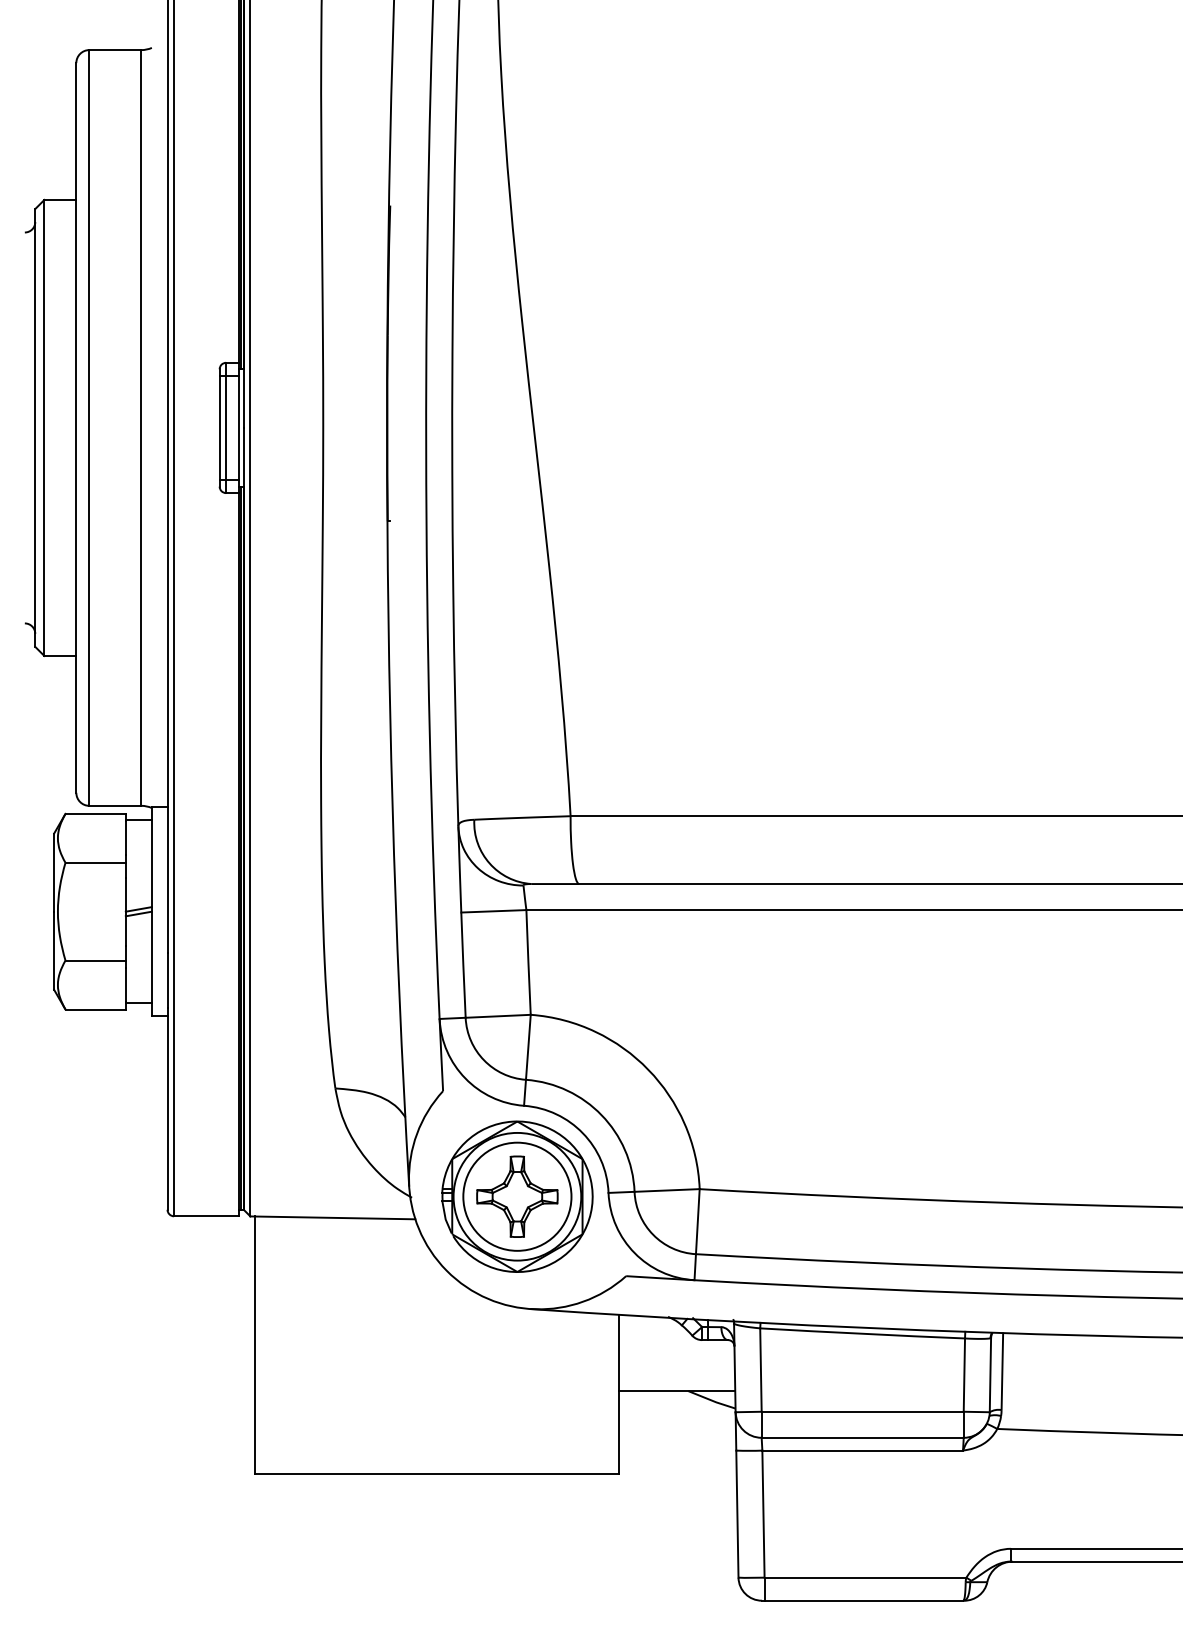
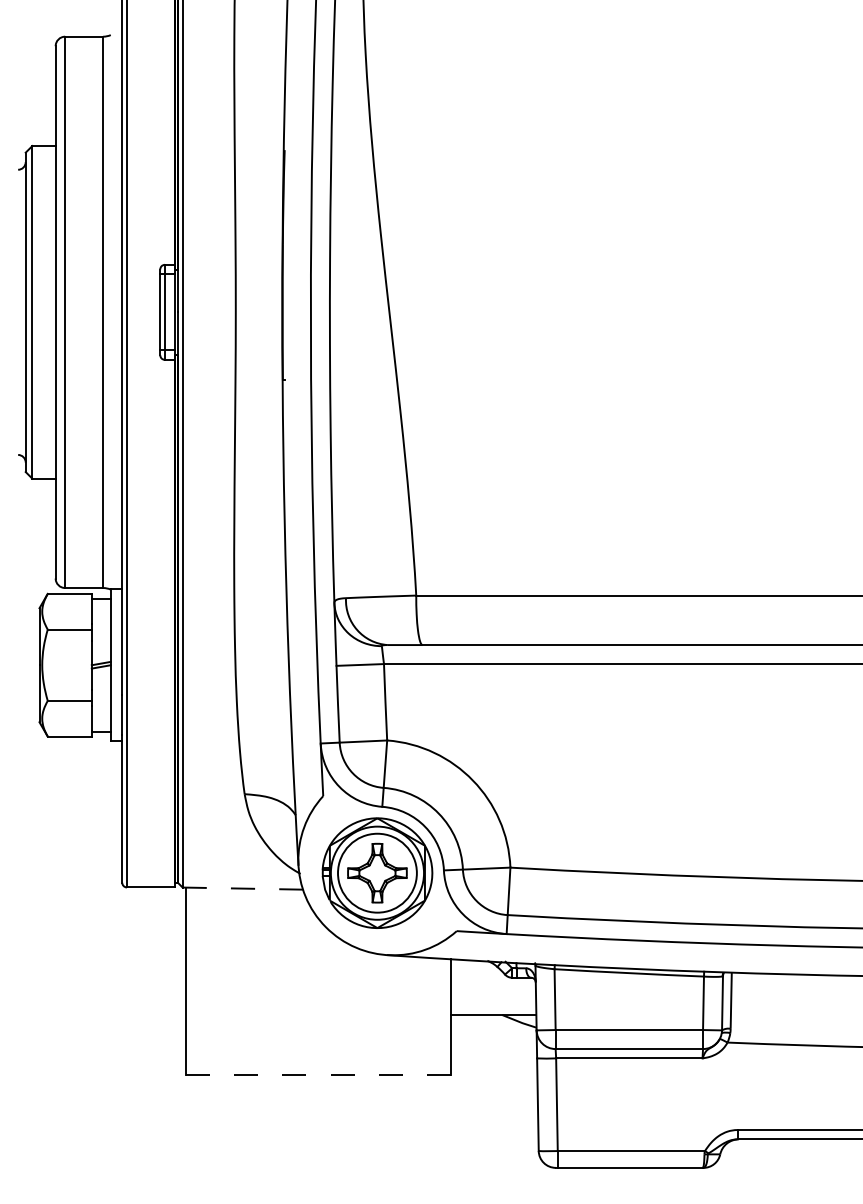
line: (333, 1217) -> (243, 888), solid -> dashed
line: (436, 1474) -> (318, 1075), solid -> dashed

